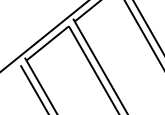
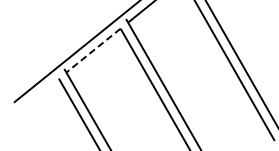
line: (47, 43) -> (93, 50), solid -> dashed

